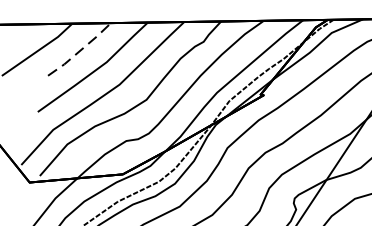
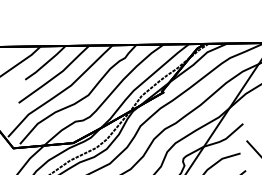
line: (81, 50) -> (46, 63), dashed -> solid

